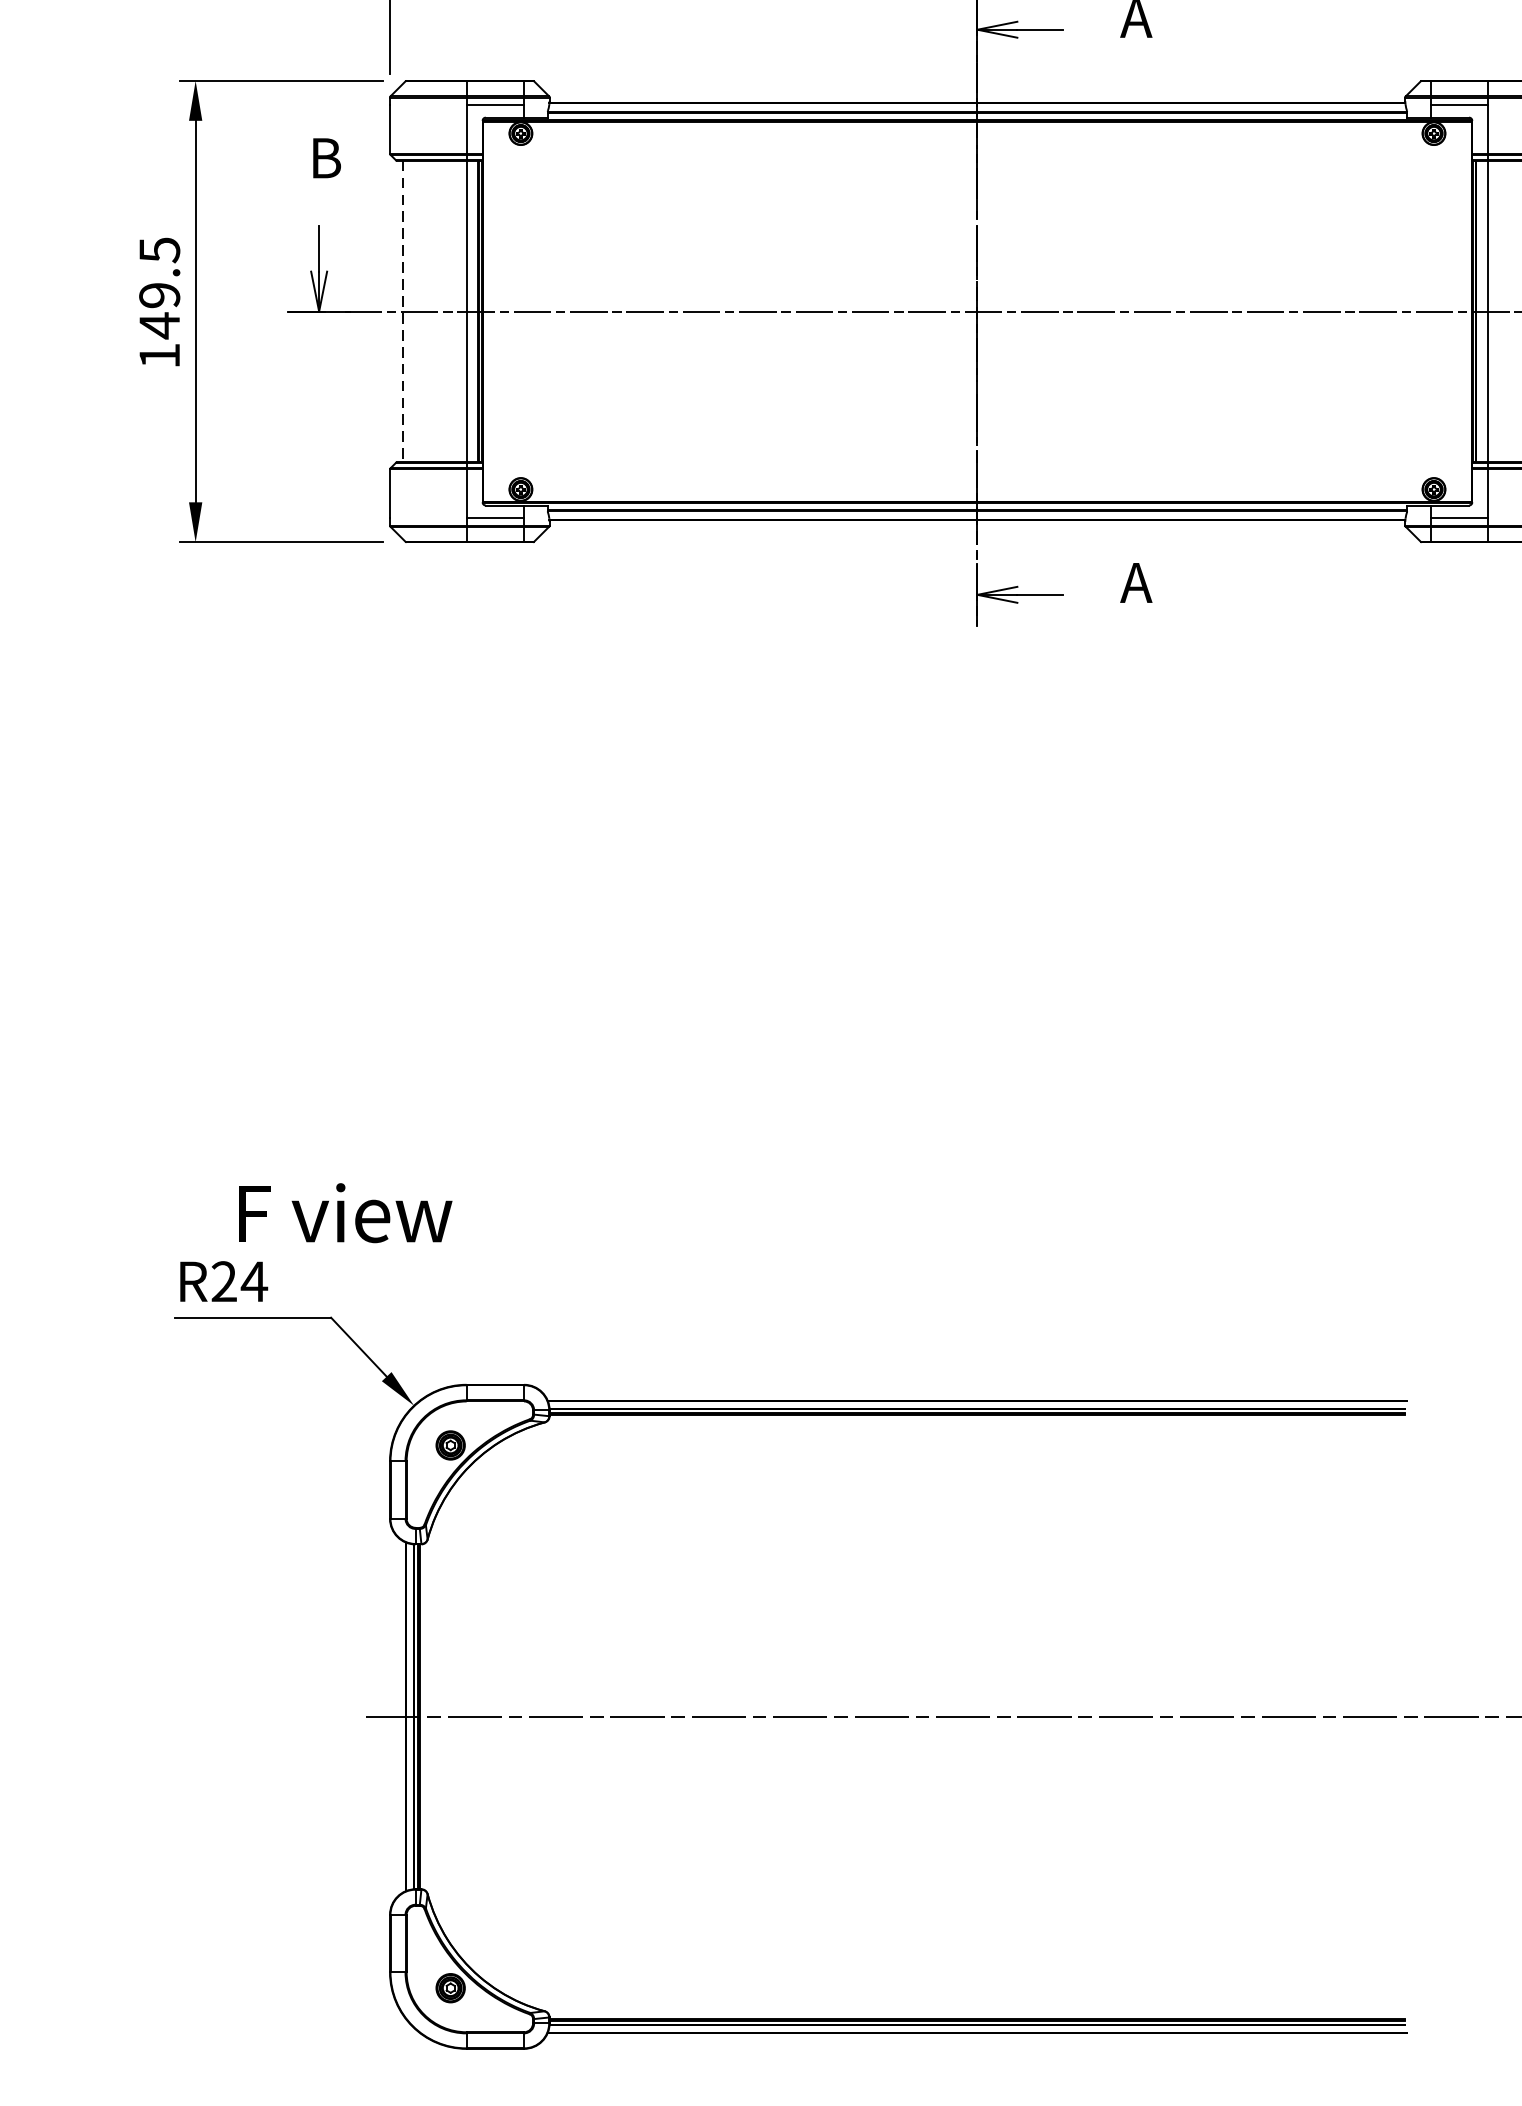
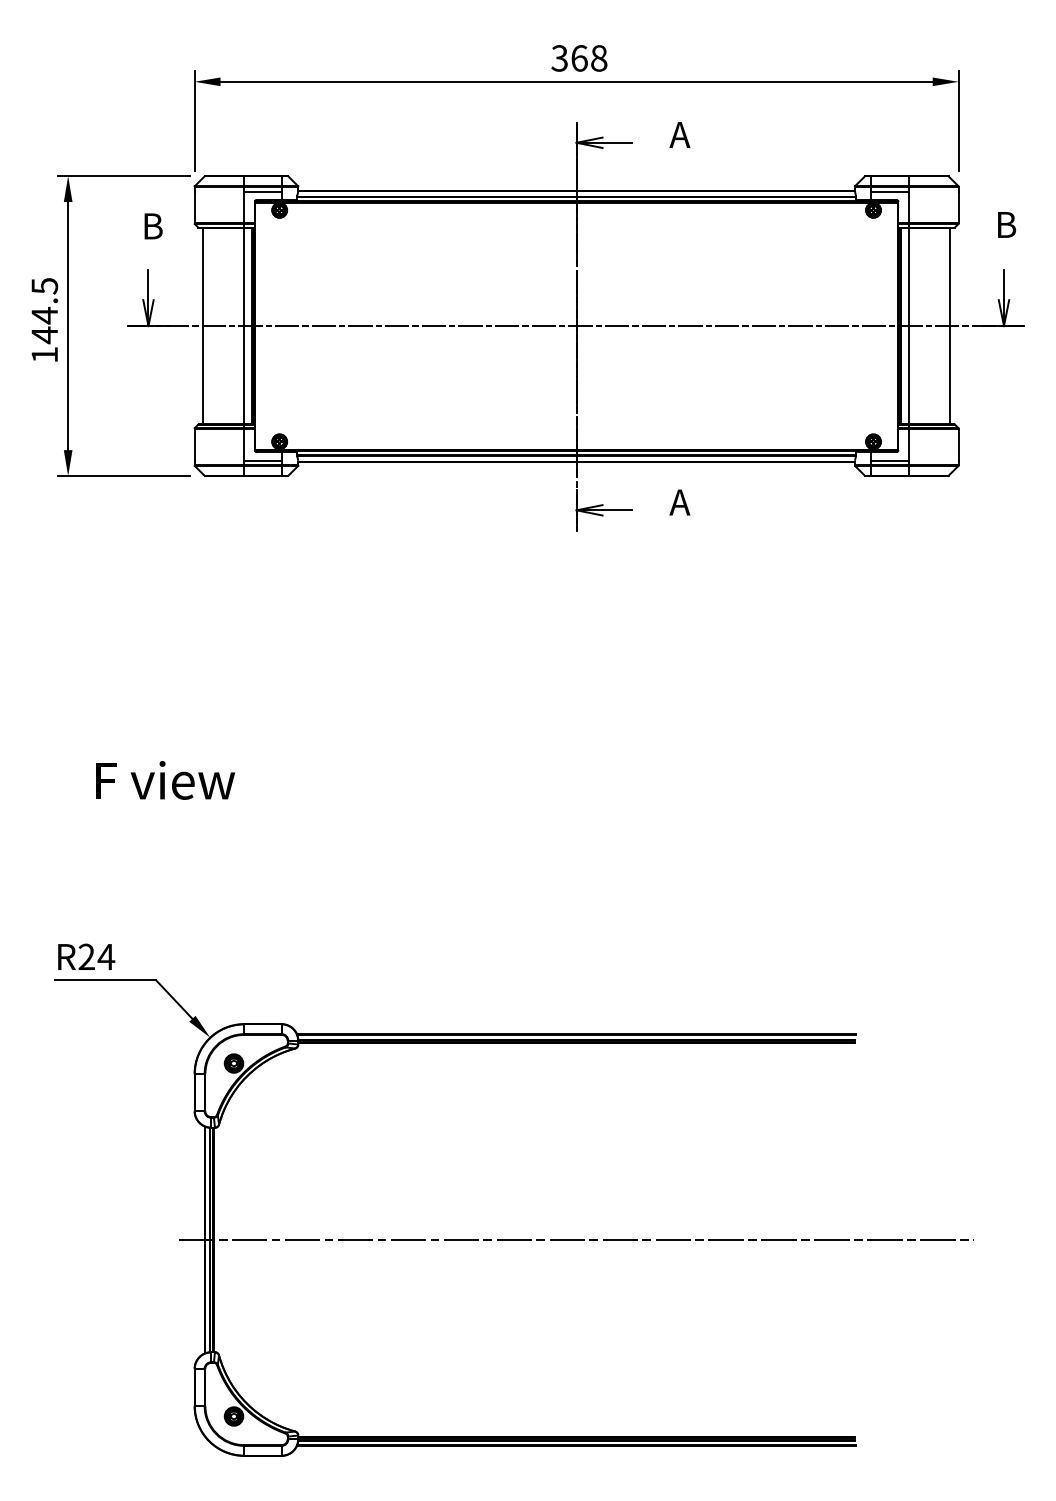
text: (159, 295) -> (44, 315), 149.5 -> 144.5
line: (402, 312) -> (202, 326), dashed -> solid
text: (345, 1213) -> (165, 780), moved

